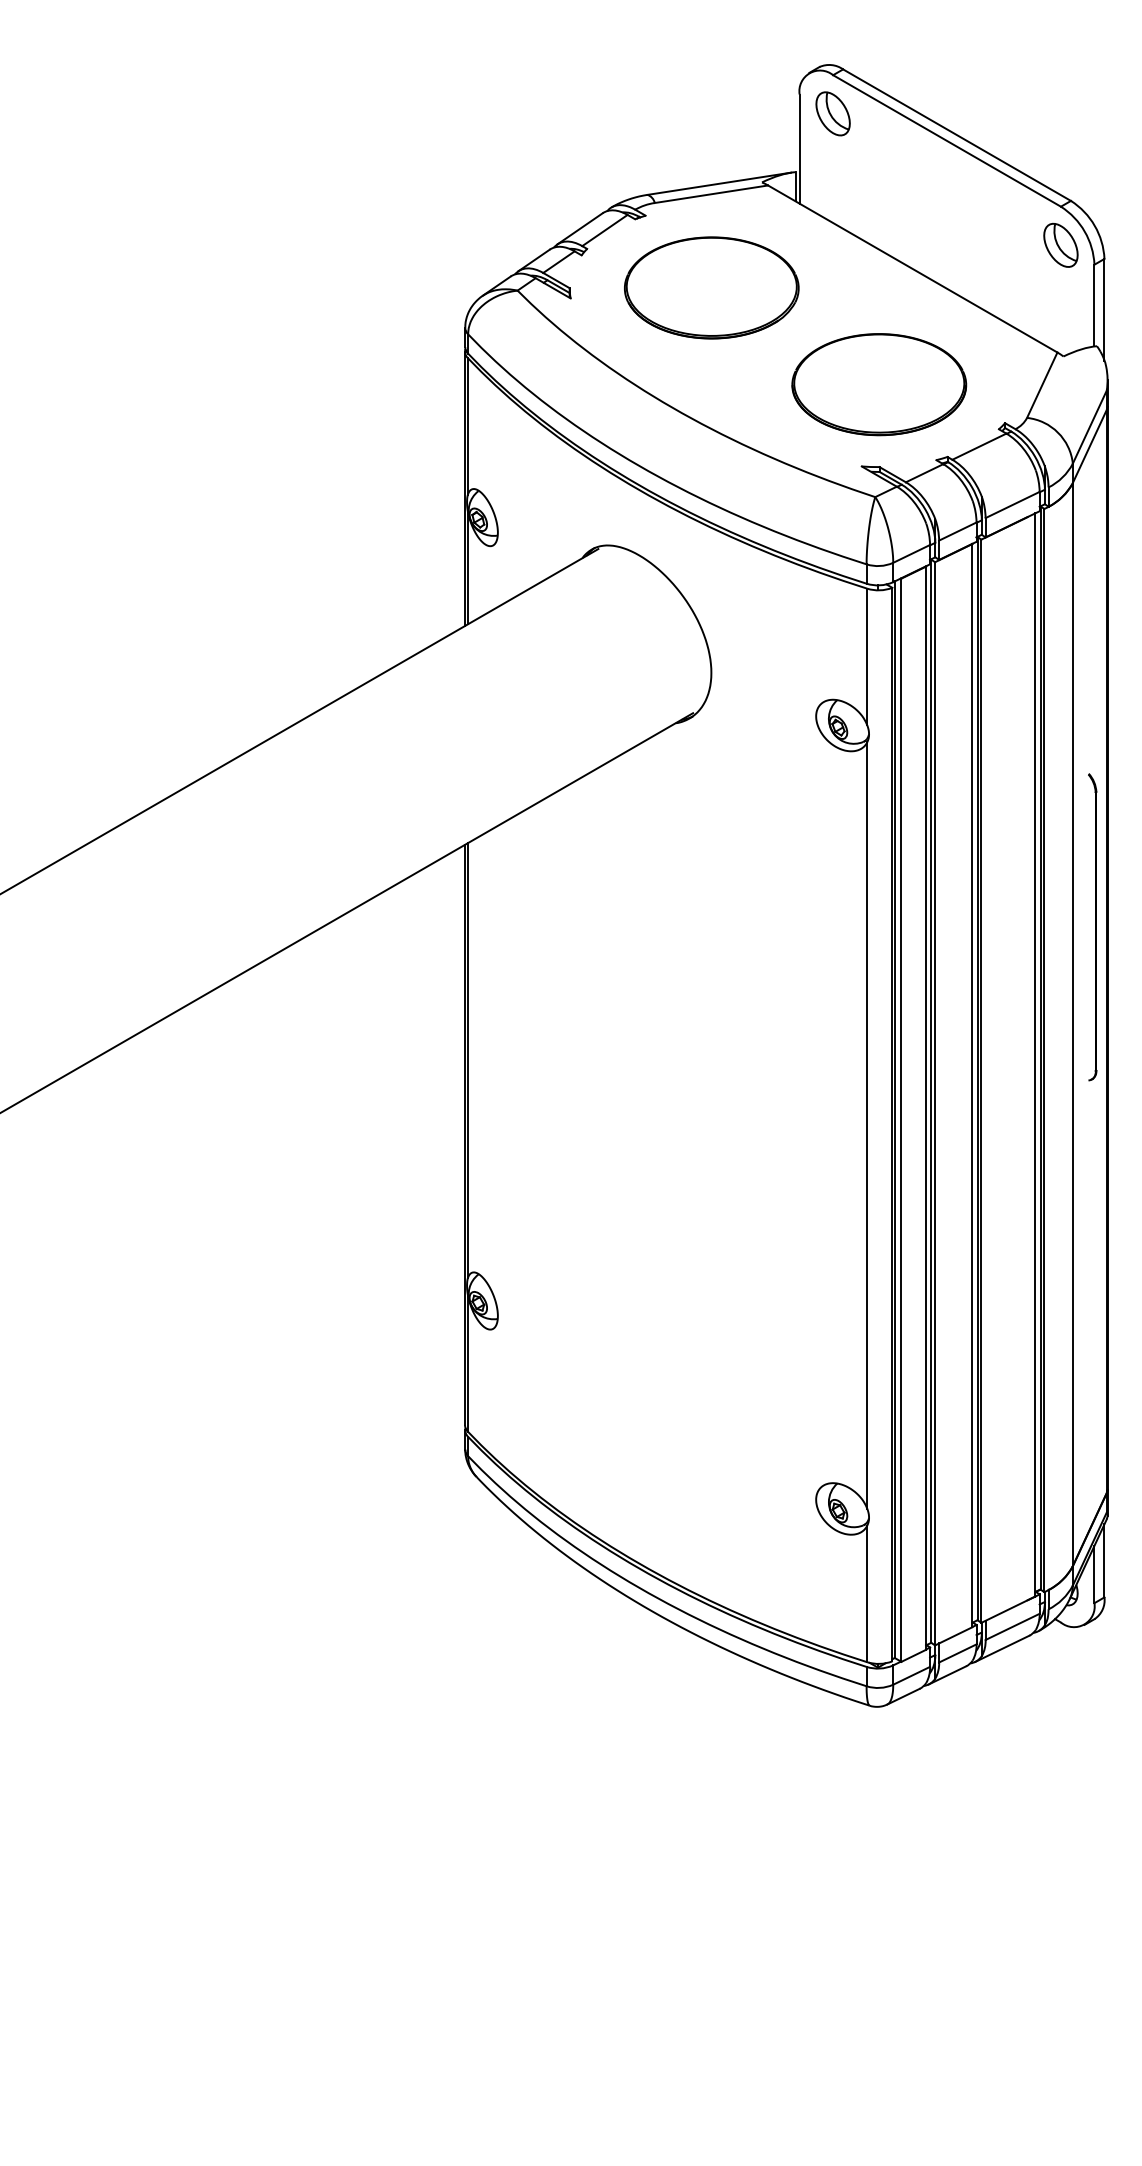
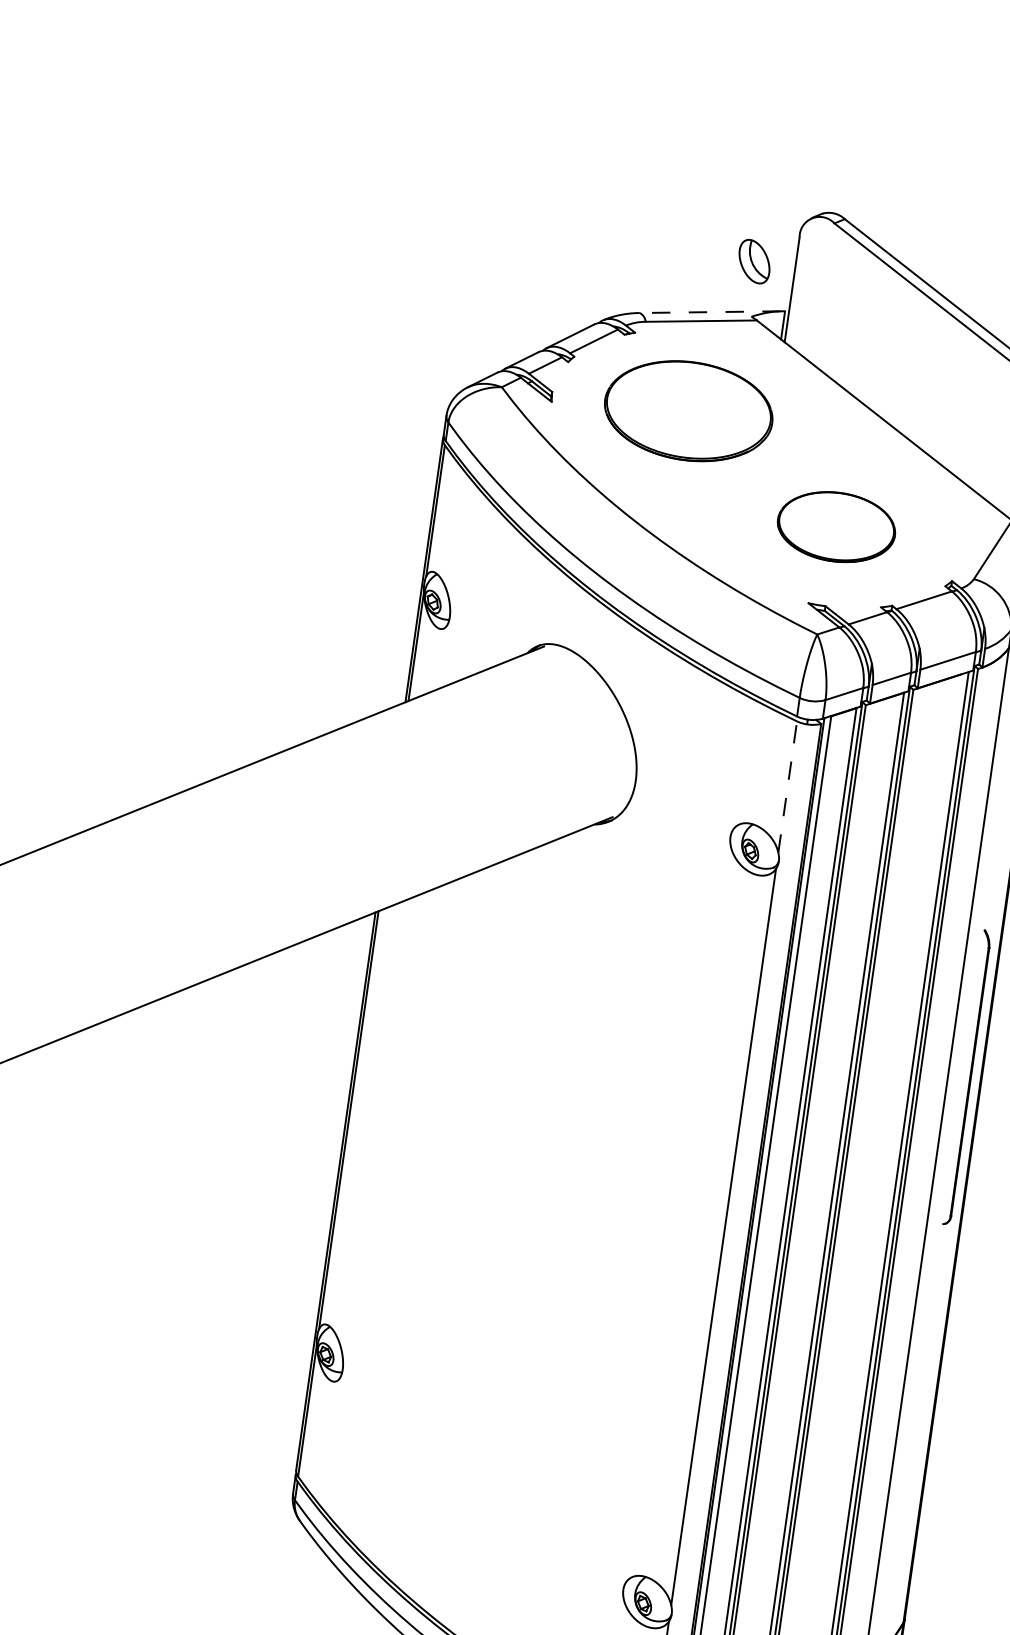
part: (832, 113) -> (753, 261), moved
line: (719, 183) -> (710, 311), solid -> dashed
part: (879, 384) -> (836, 526), size x0.7
line: (867, 656) -> (787, 786), solid -> dashed

